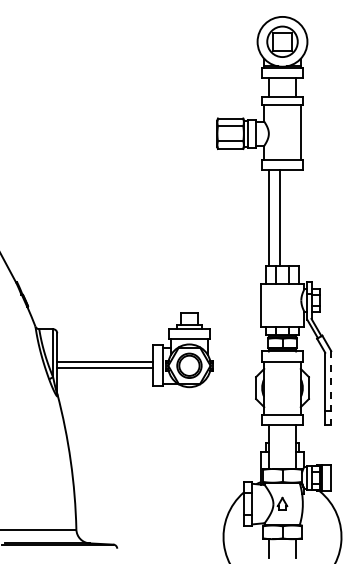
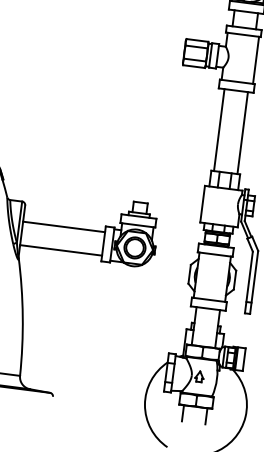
line: (280, 218) -> (242, 133), moved
line: (104, 362) -> (60, 250), moved
line: (104, 368) -> (63, 227), moved
line: (331, 387) -> (254, 282), dashed -> solid

